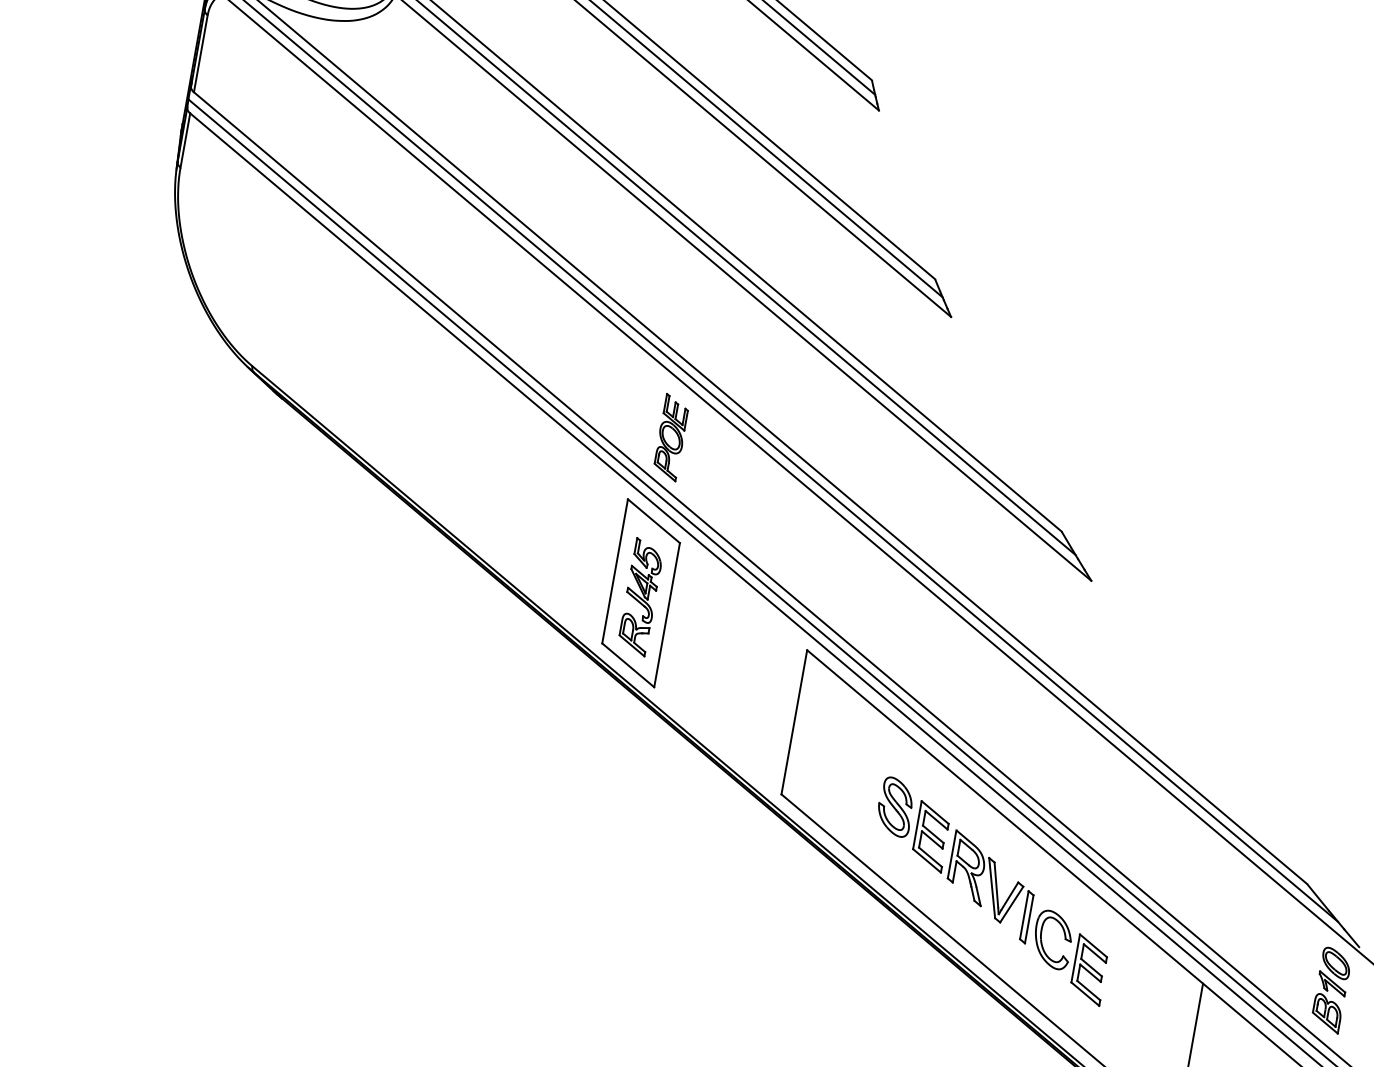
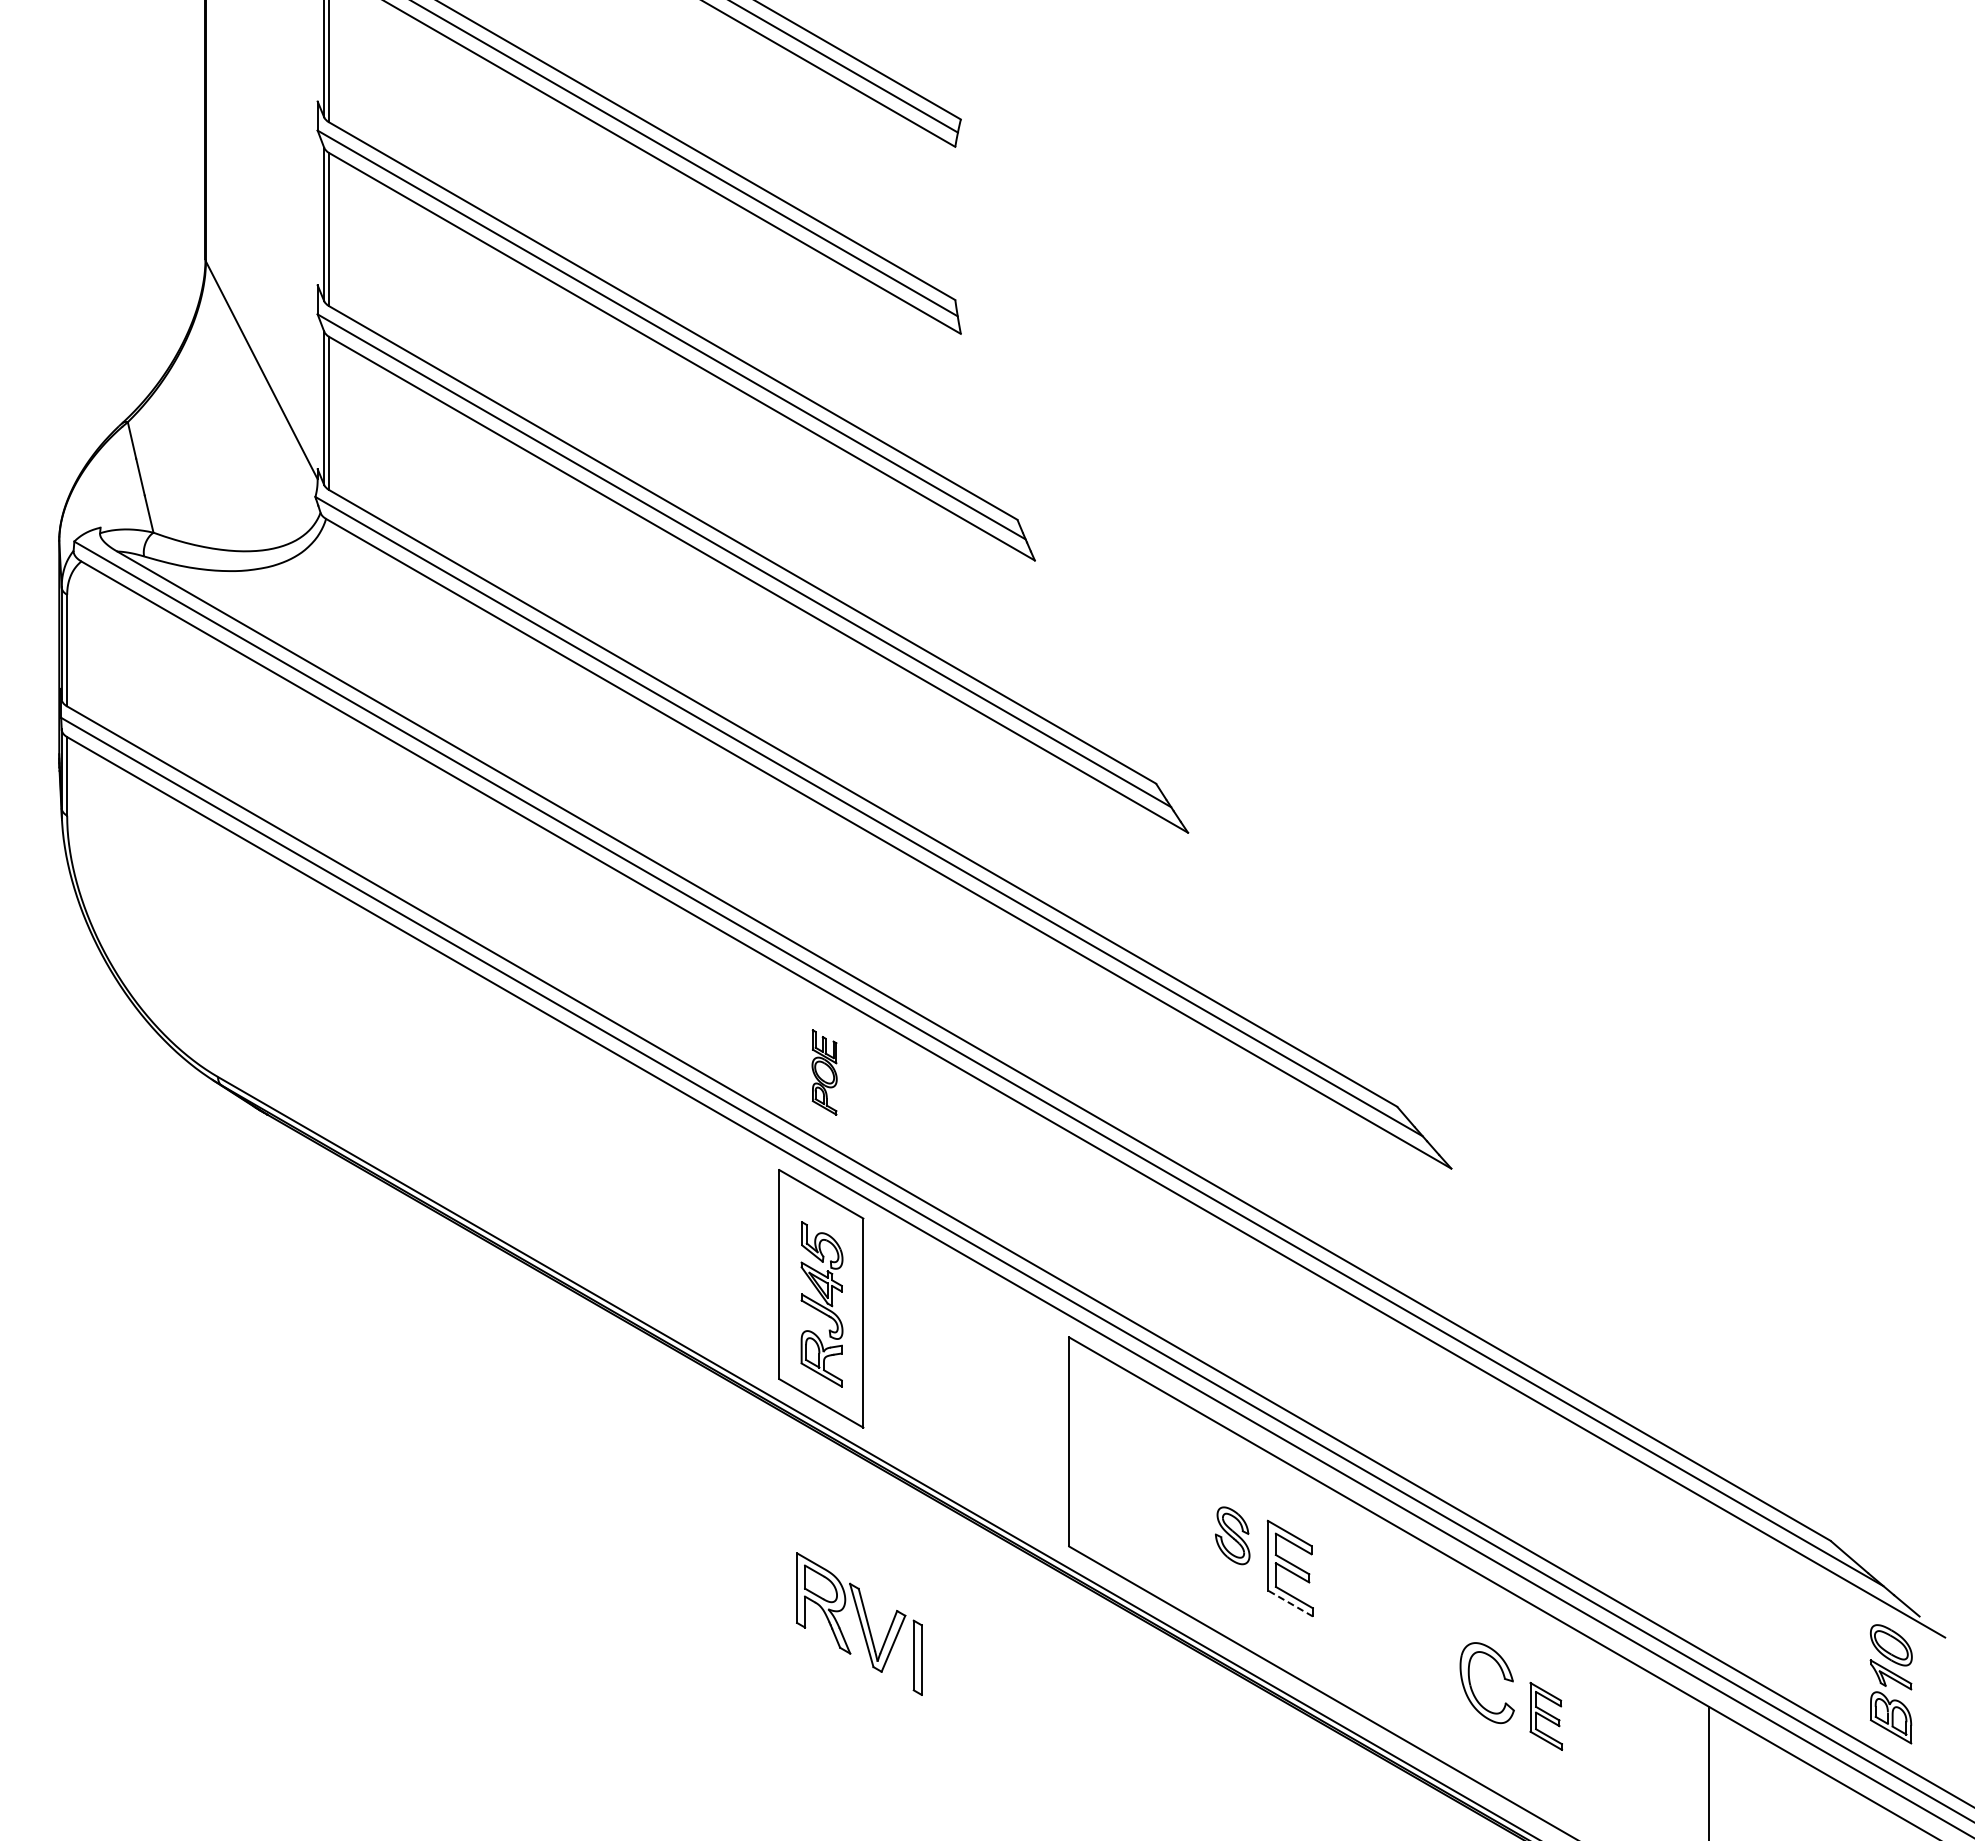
part: (671, 437) -> (824, 1072), size x0.7
part: (895, 806) -> (1232, 1535), size x0.7
line: (927, 860) -> (1290, 1603), solid -> dashed
part: (990, 886) -> (859, 1623), moved
part: (1089, 970) -> (1545, 1716), size x0.7

